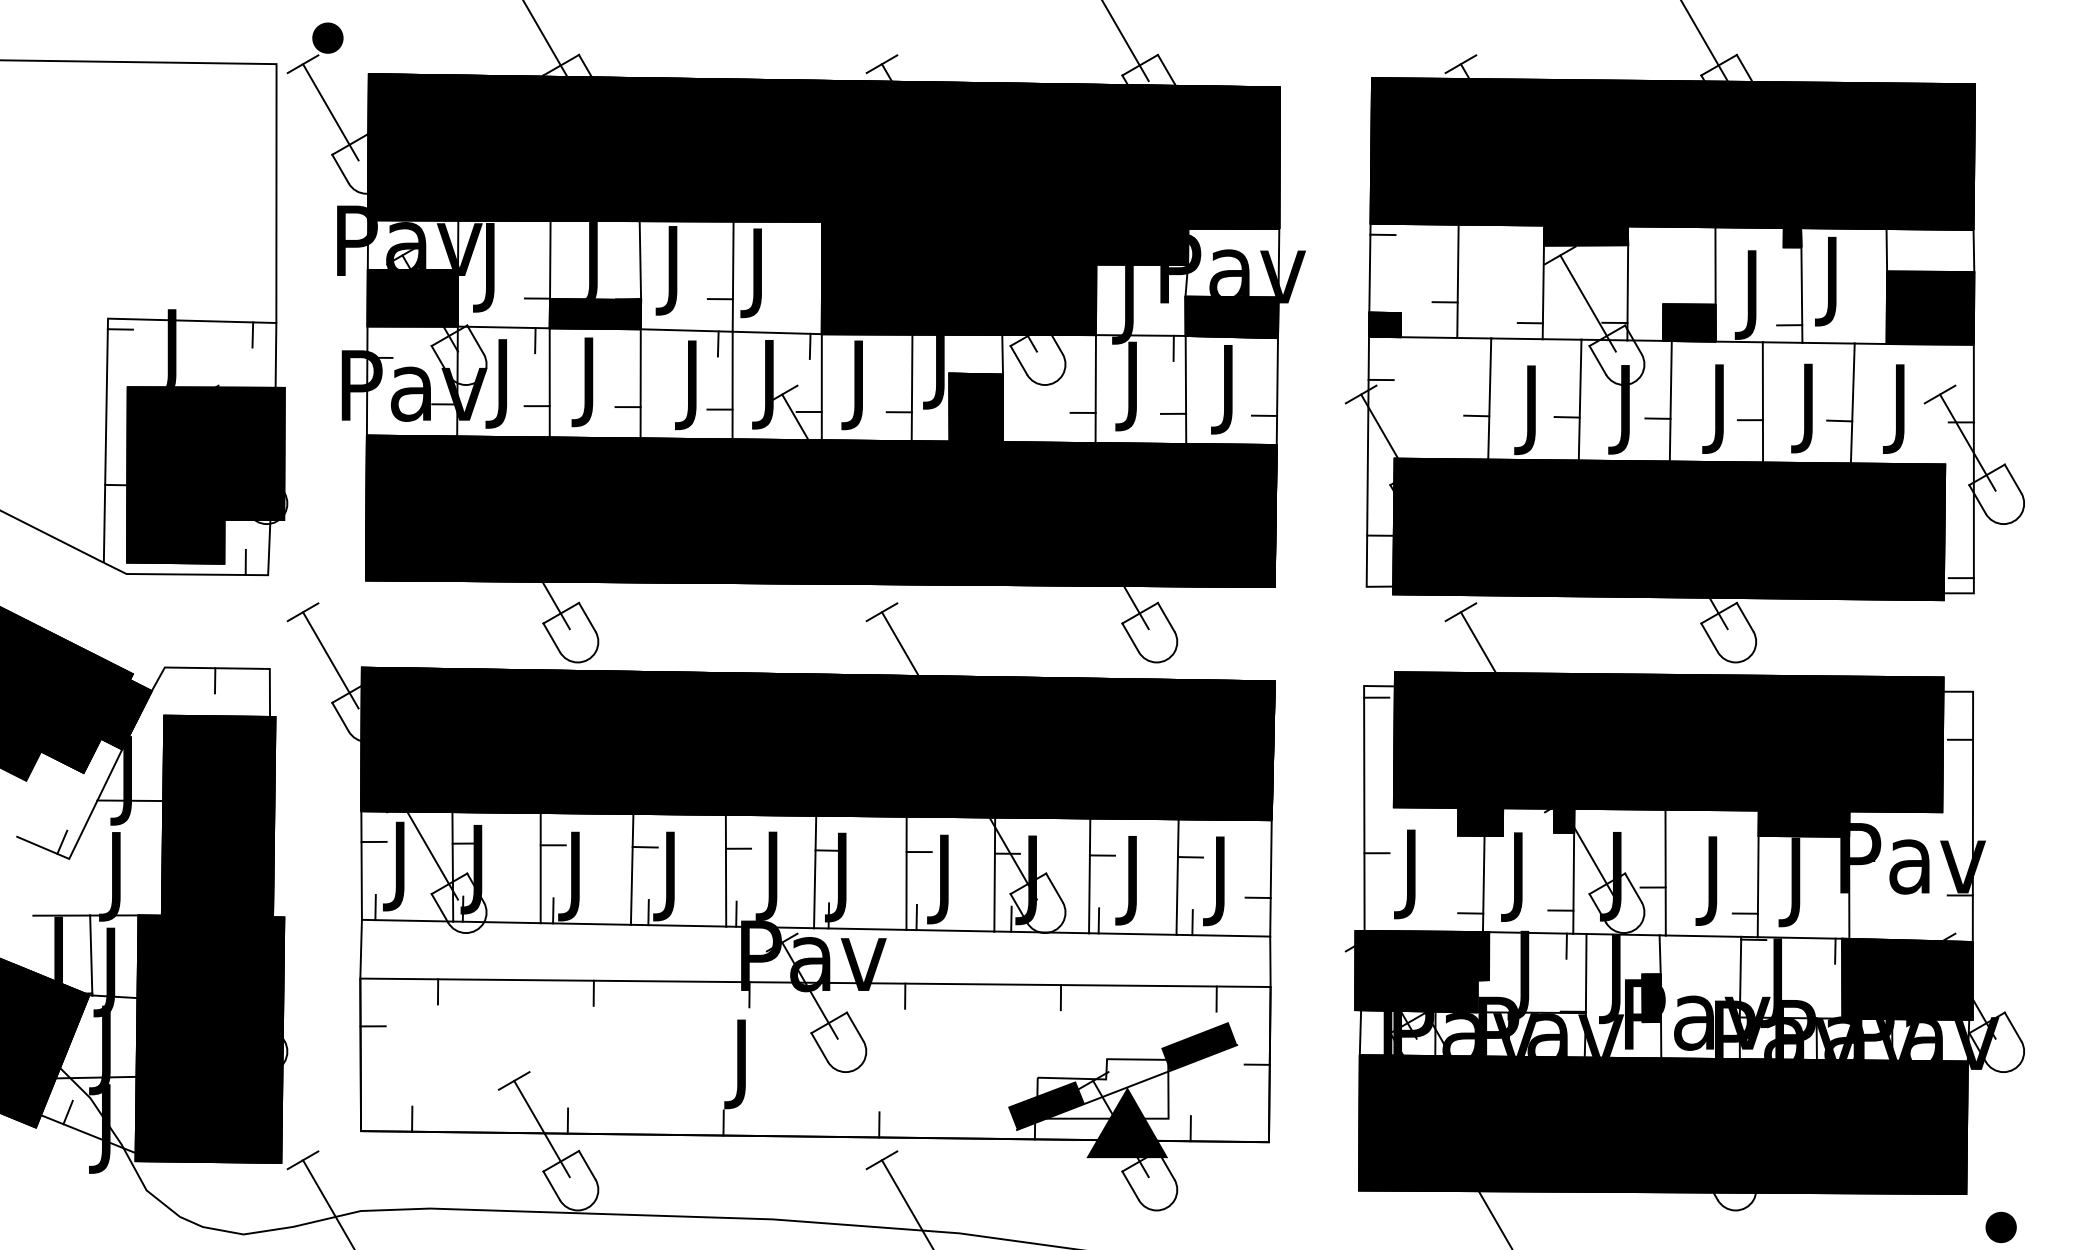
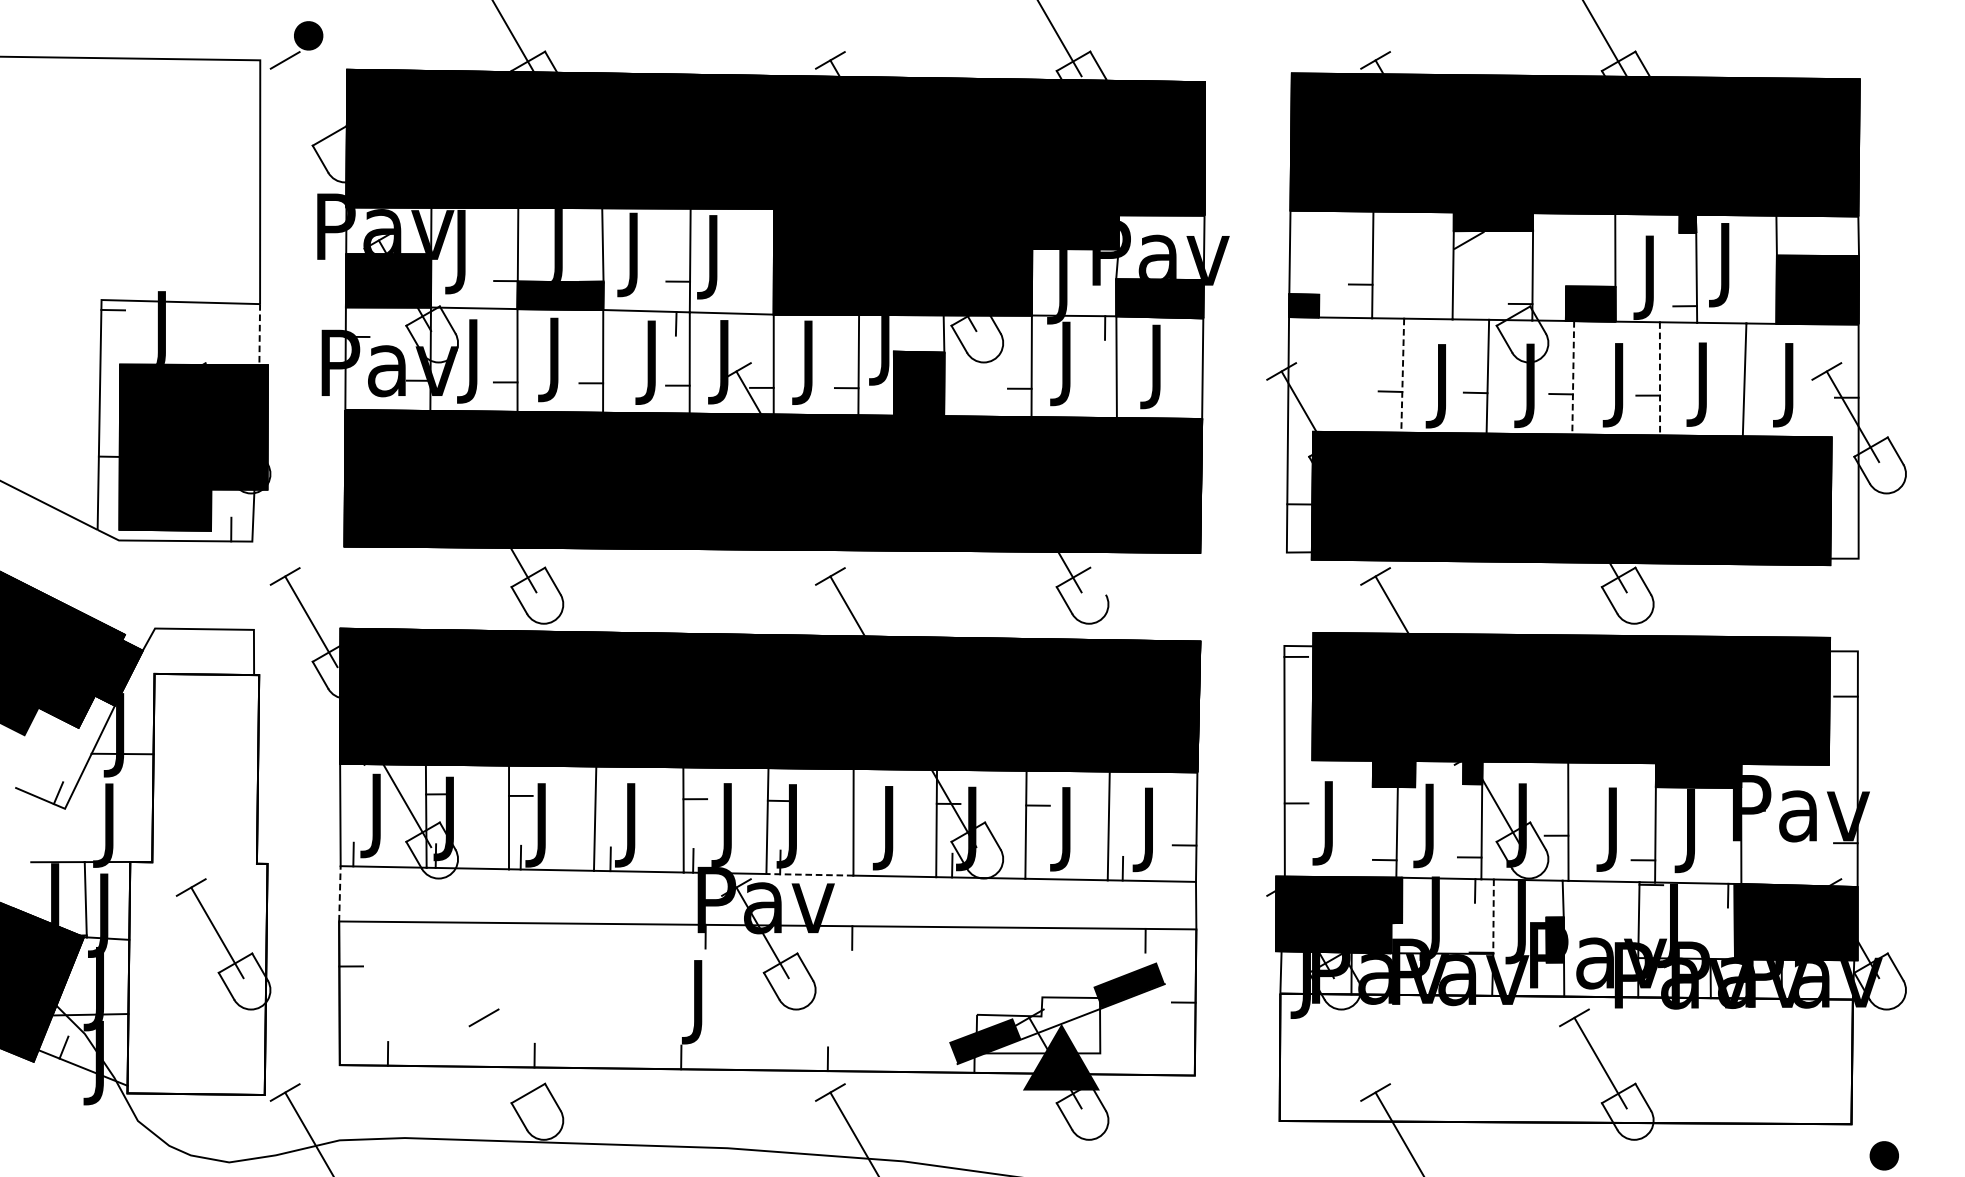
line: (330, 112) -> (311, 105), removed
line: (1382, 234) -> (1301, 220), removed
line: (1587, 303) -> (1494, 285), removed
line: (1529, 323) -> (1440, 304), removed
line: (252, 334) -> (237, 314), removed
line: (535, 340) -> (504, 320), removed
line: (809, 345) -> (762, 325), removed
line: (275, 355) -> (259, 334), solid -> dashed
line: (1380, 379) -> (1299, 357), removed
line: (1489, 399) -> (1402, 376), solid -> dashed
line: (1670, 401) -> (1572, 378), solid -> dashed
line: (1762, 402) -> (1659, 378), solid -> dashed
line: (1173, 413) -> (1104, 389), removed
line: (1264, 415) -> (1190, 391), removed
line: (1839, 420) -> (1732, 395), removed
line: (1960, 578) -> (1846, 544), removed
line: (1165, 617) -> (1097, 581), removed
line: (215, 680) -> (202, 640), removed
line: (373, 841) -> (351, 792), removed
line: (644, 846) -> (606, 797), removed
line: (918, 852) -> (864, 802), removed
line: (1190, 857) -> (1120, 807), removed
line: (916, 917) -> (862, 863), removed
line: (1098, 920) -> (1034, 866), removed
line: (859, 929) -> (809, 875), solid -> dashed
fill: (209, 938) -> (197, 883), removed
line: (361, 948) -> (340, 893), solid -> dashed
line: (1586, 973) -> (1493, 916), solid -> dashed
line: (437, 991) -> (411, 933), removed
line: (593, 992) -> (558, 934), removed
line: (1060, 997) -> (998, 939), removed
fill: (1663, 1124) -> (1566, 1058), removed
line: (541, 1128) -> (509, 1062), removed
line: (1190, 1128) -> (1120, 1062), removed

